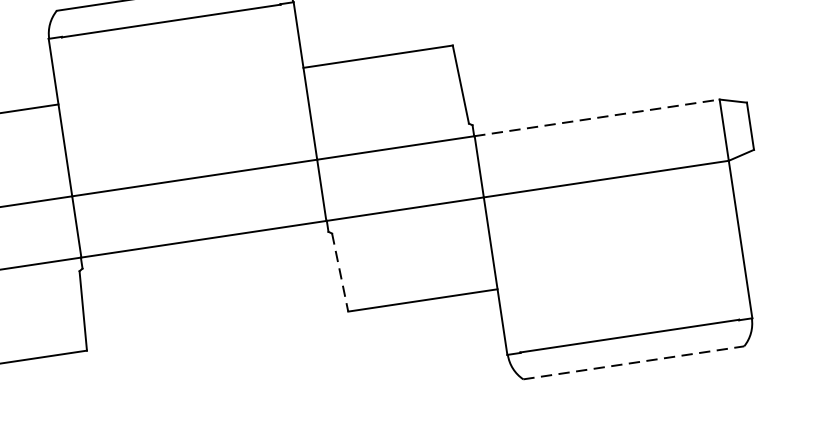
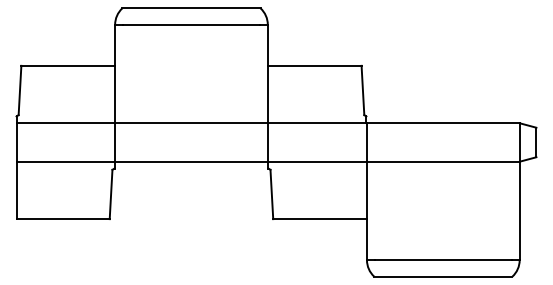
line: (597, 118) -> (443, 123), dashed -> solid
line: (339, 272) -> (271, 194), dashed -> solid
line: (634, 362) -> (443, 276), dashed -> solid

